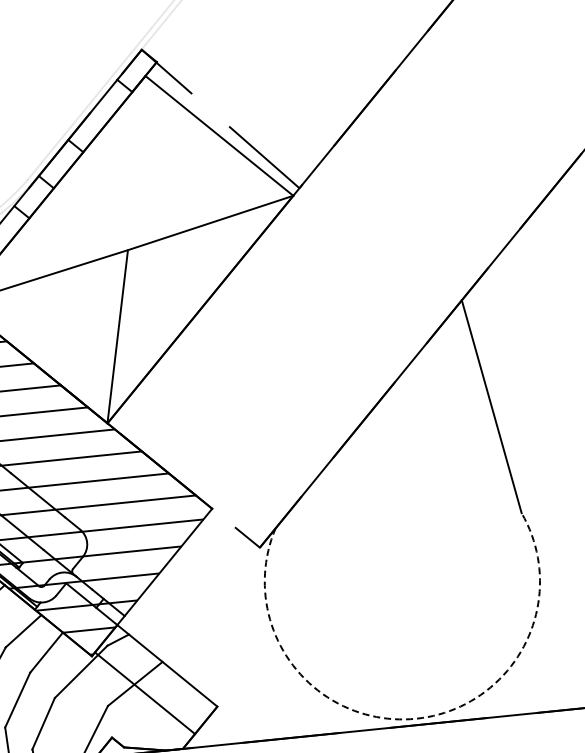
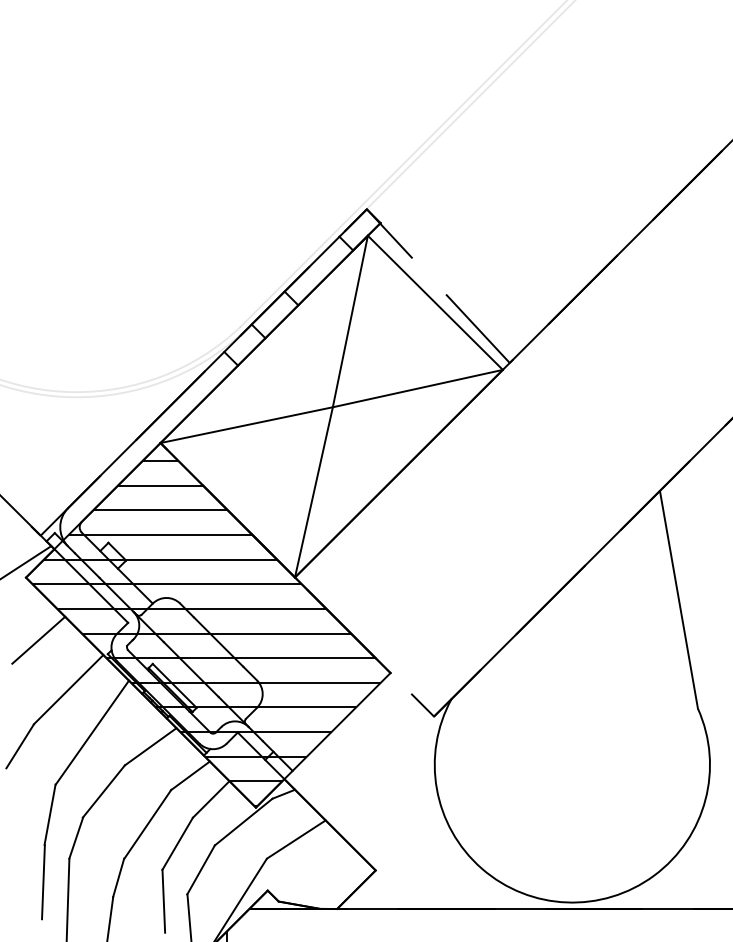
line: (135, 163) -> (349, 321), added
line: (144, 693) -> (329, 824), moved
arc: (410, 719) -> (566, 902), dashed -> solid

